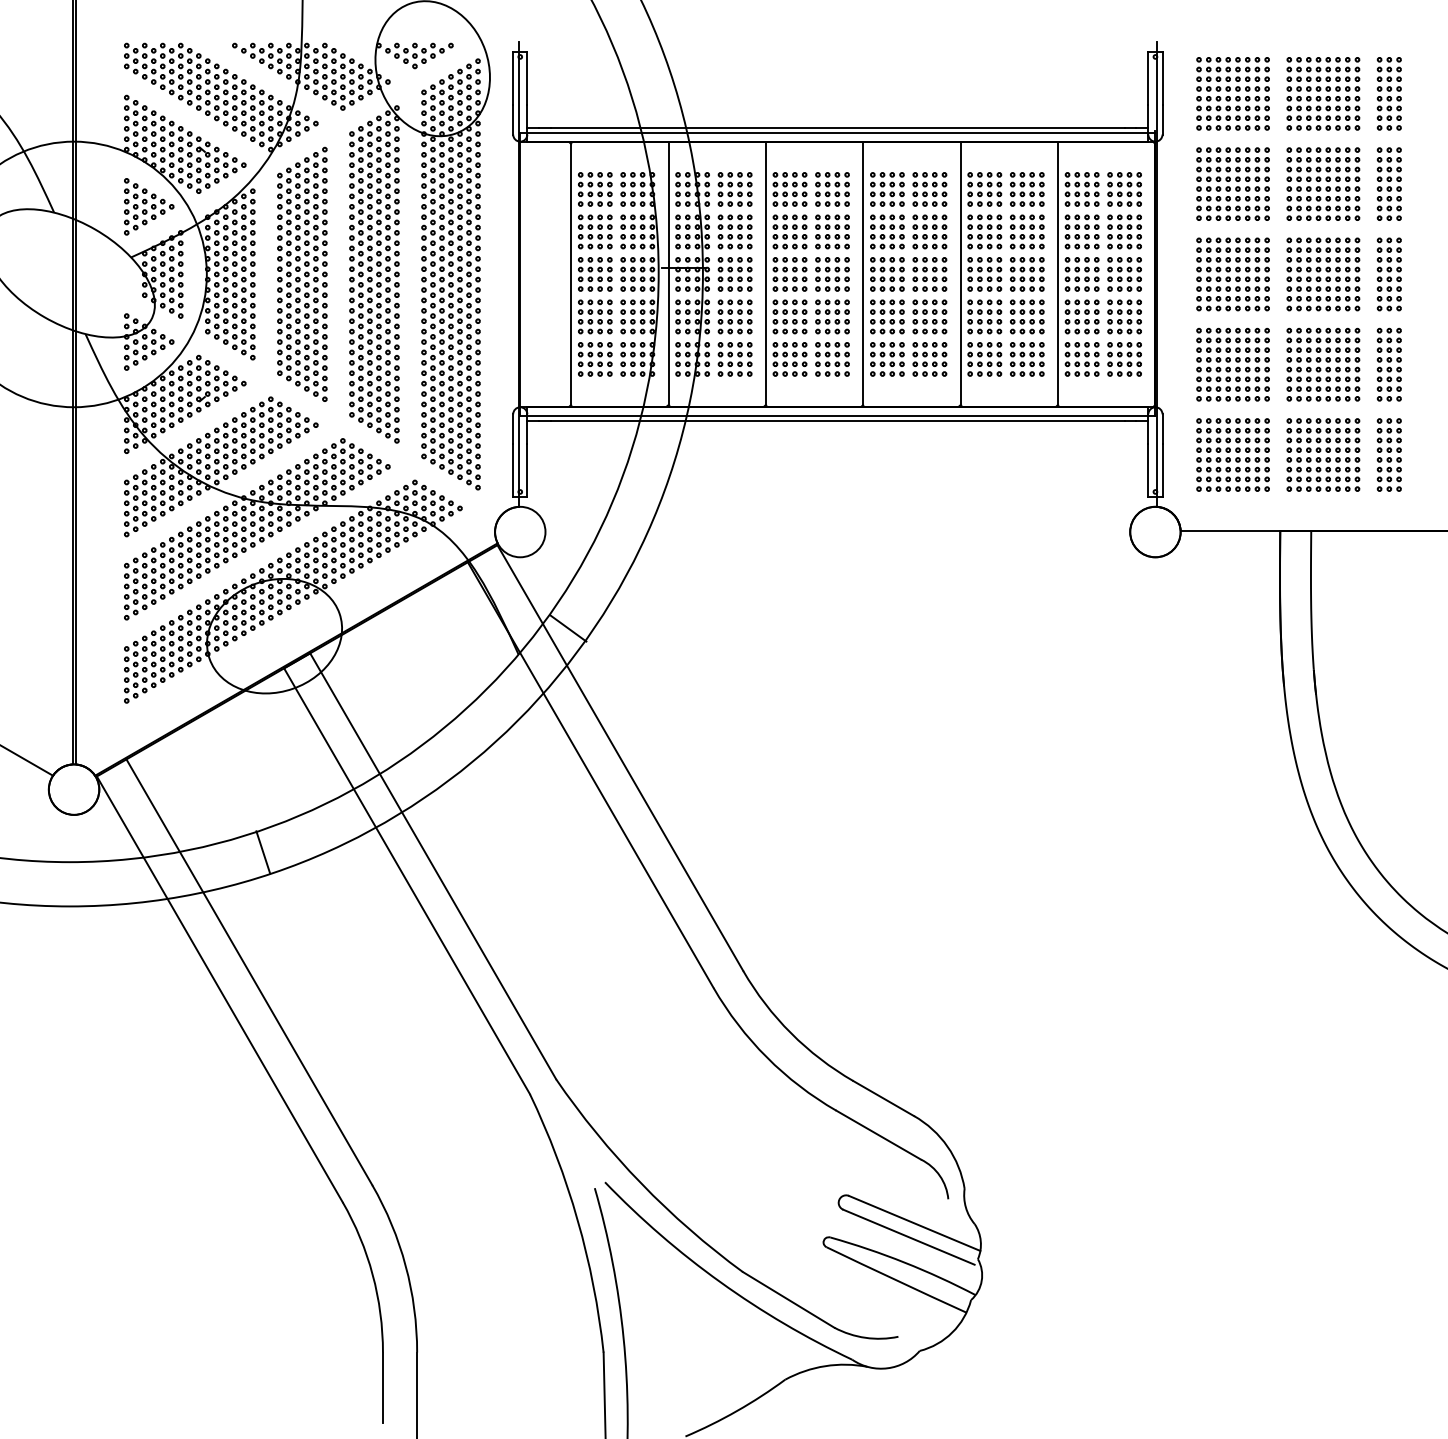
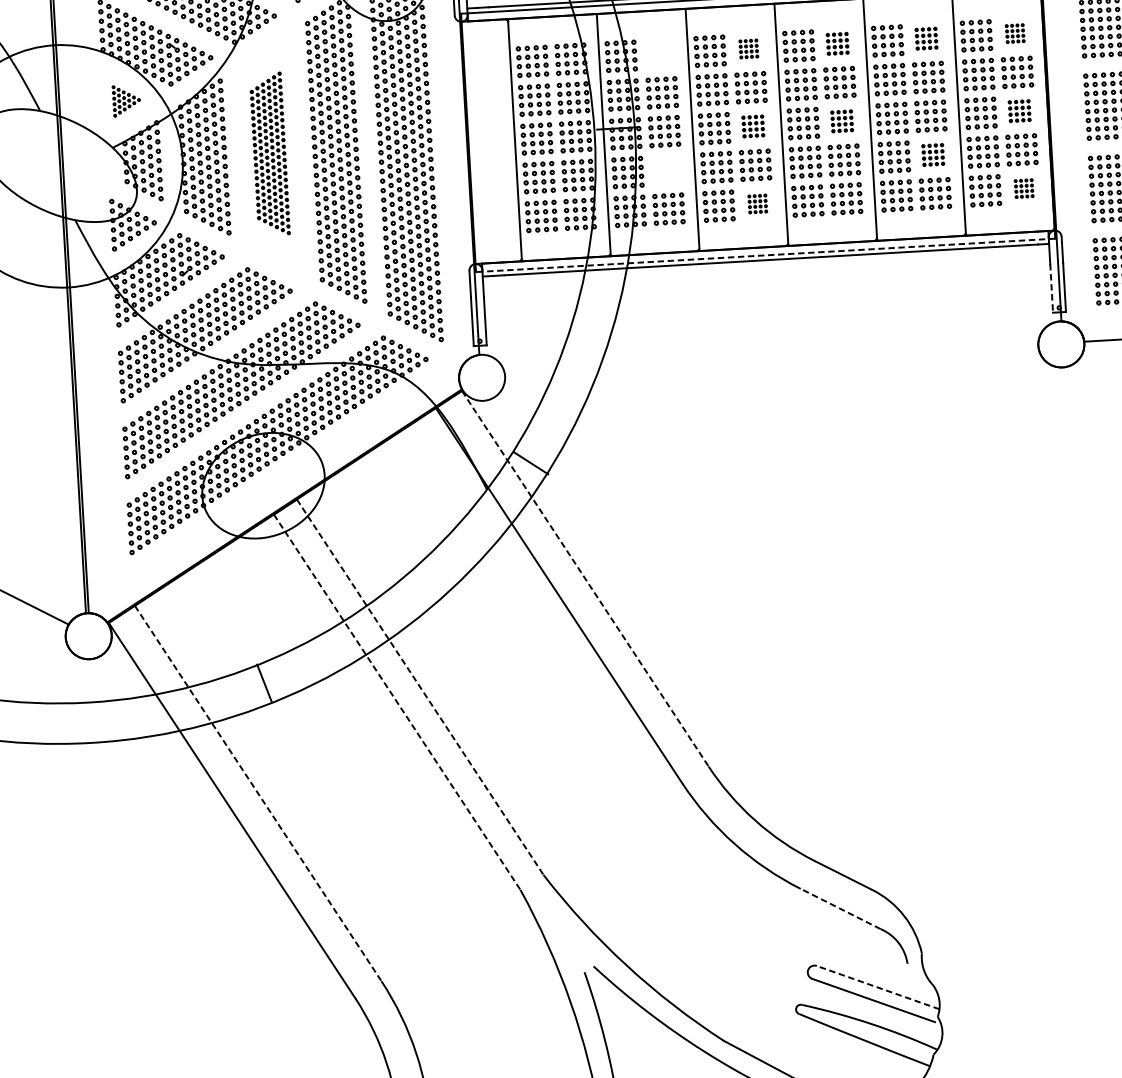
part: (734, 189) -> (659, 54), removed
part: (832, 189) -> (748, 49), size x0.6
part: (929, 189) -> (837, 43), size x0.7
part: (1027, 189) -> (926, 38), size x0.7
part: (1124, 189) -> (1015, 33), size x0.6
part: (149, 206) -> (126, 100), size x0.6
part: (302, 273) -> (269, 153), size x0.7
part: (832, 274) -> (753, 126), size x0.7
part: (929, 274) -> (841, 121), size x0.7
part: (1124, 274) -> (1019, 111), size x0.7
part: (734, 316) -> (666, 169), removed
part: (1027, 316) -> (933, 154), size x0.7
part: (832, 359) -> (757, 204), size x0.6
part: (1124, 359) -> (1024, 188), size x0.6
line: (837, 416) -> (765, 255), solid -> dashed
line: (1148, 470) -> (1051, 288), solid -> dashed
line: (620, 758) -> (585, 579), solid -> dashed
line: (433, 866) -> (420, 687), solid -> dashed
line: (407, 881) -> (397, 702), solid -> dashed
line: (249, 972) -> (258, 793), solid -> dashed
line: (878, 1135) -> (840, 909), solid -> dashed
line: (914, 1223) -> (877, 987), solid -> dashed

